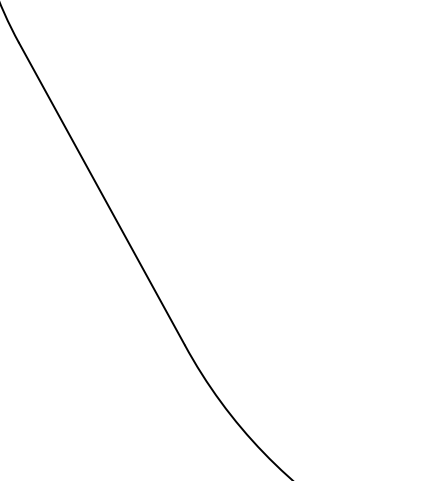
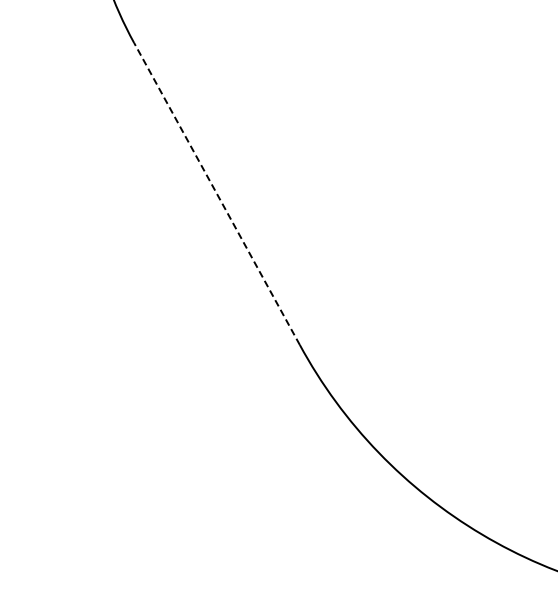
line: (101, 193) -> (216, 193), solid -> dashed

